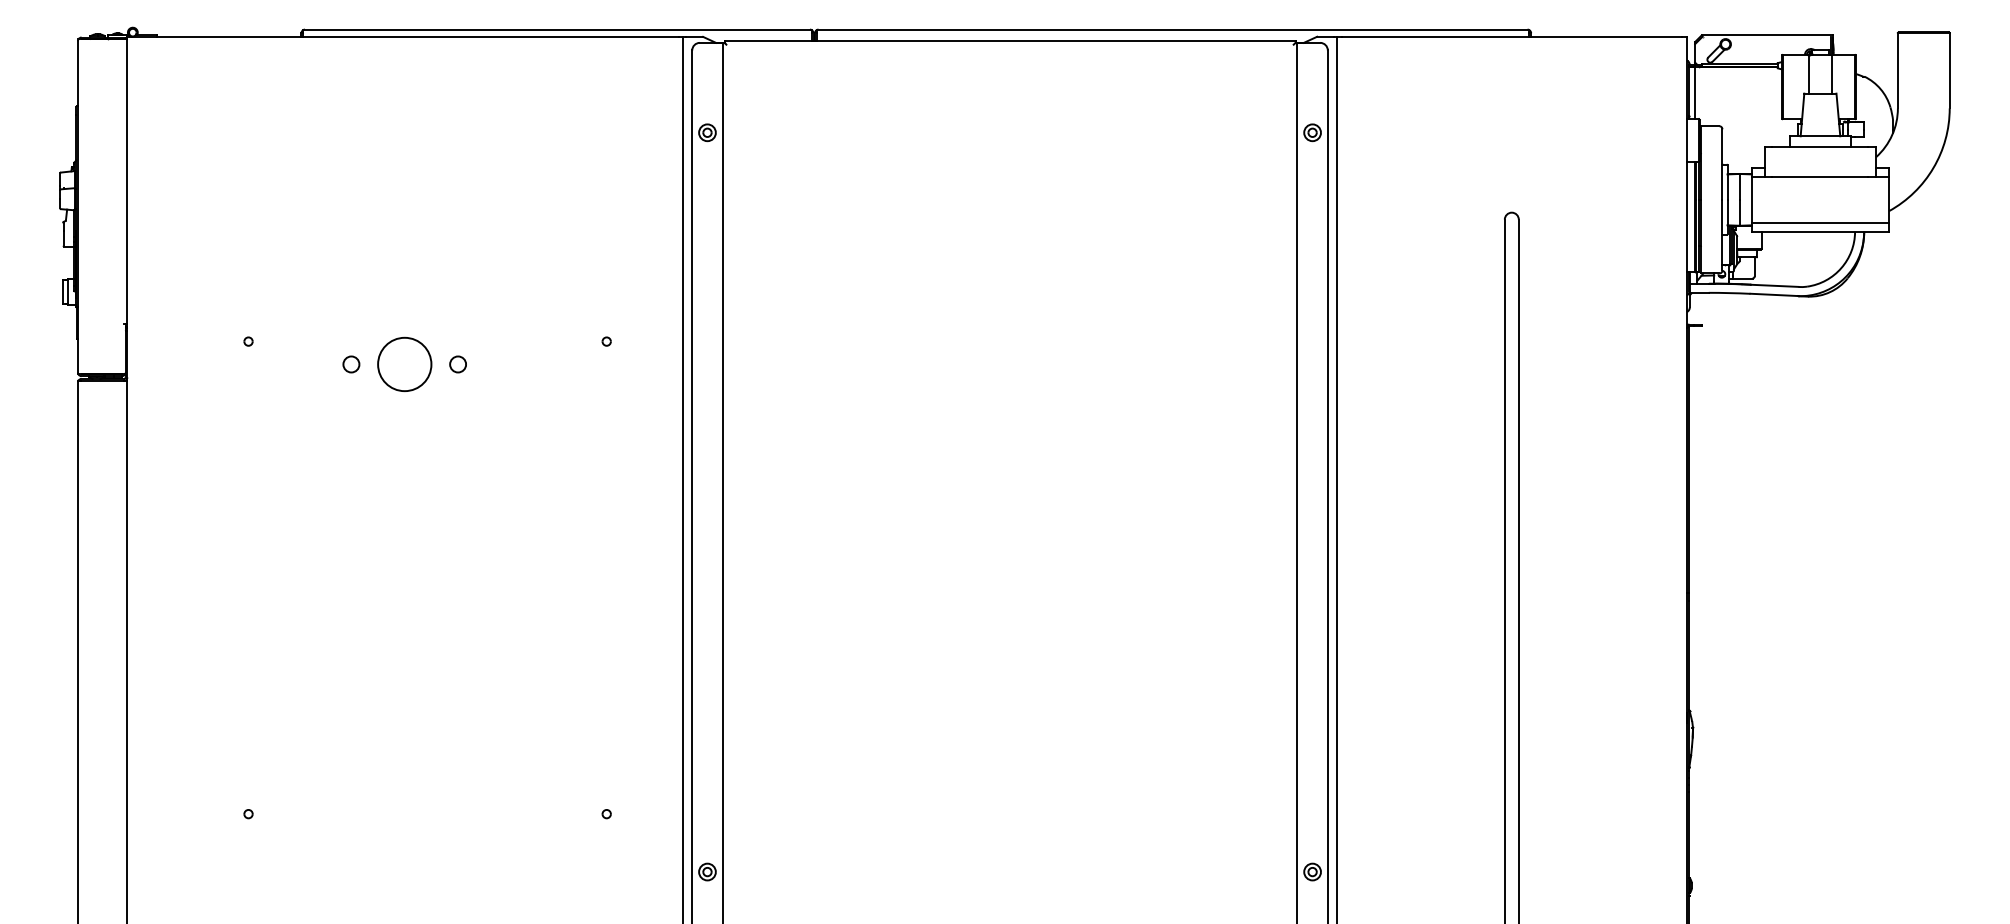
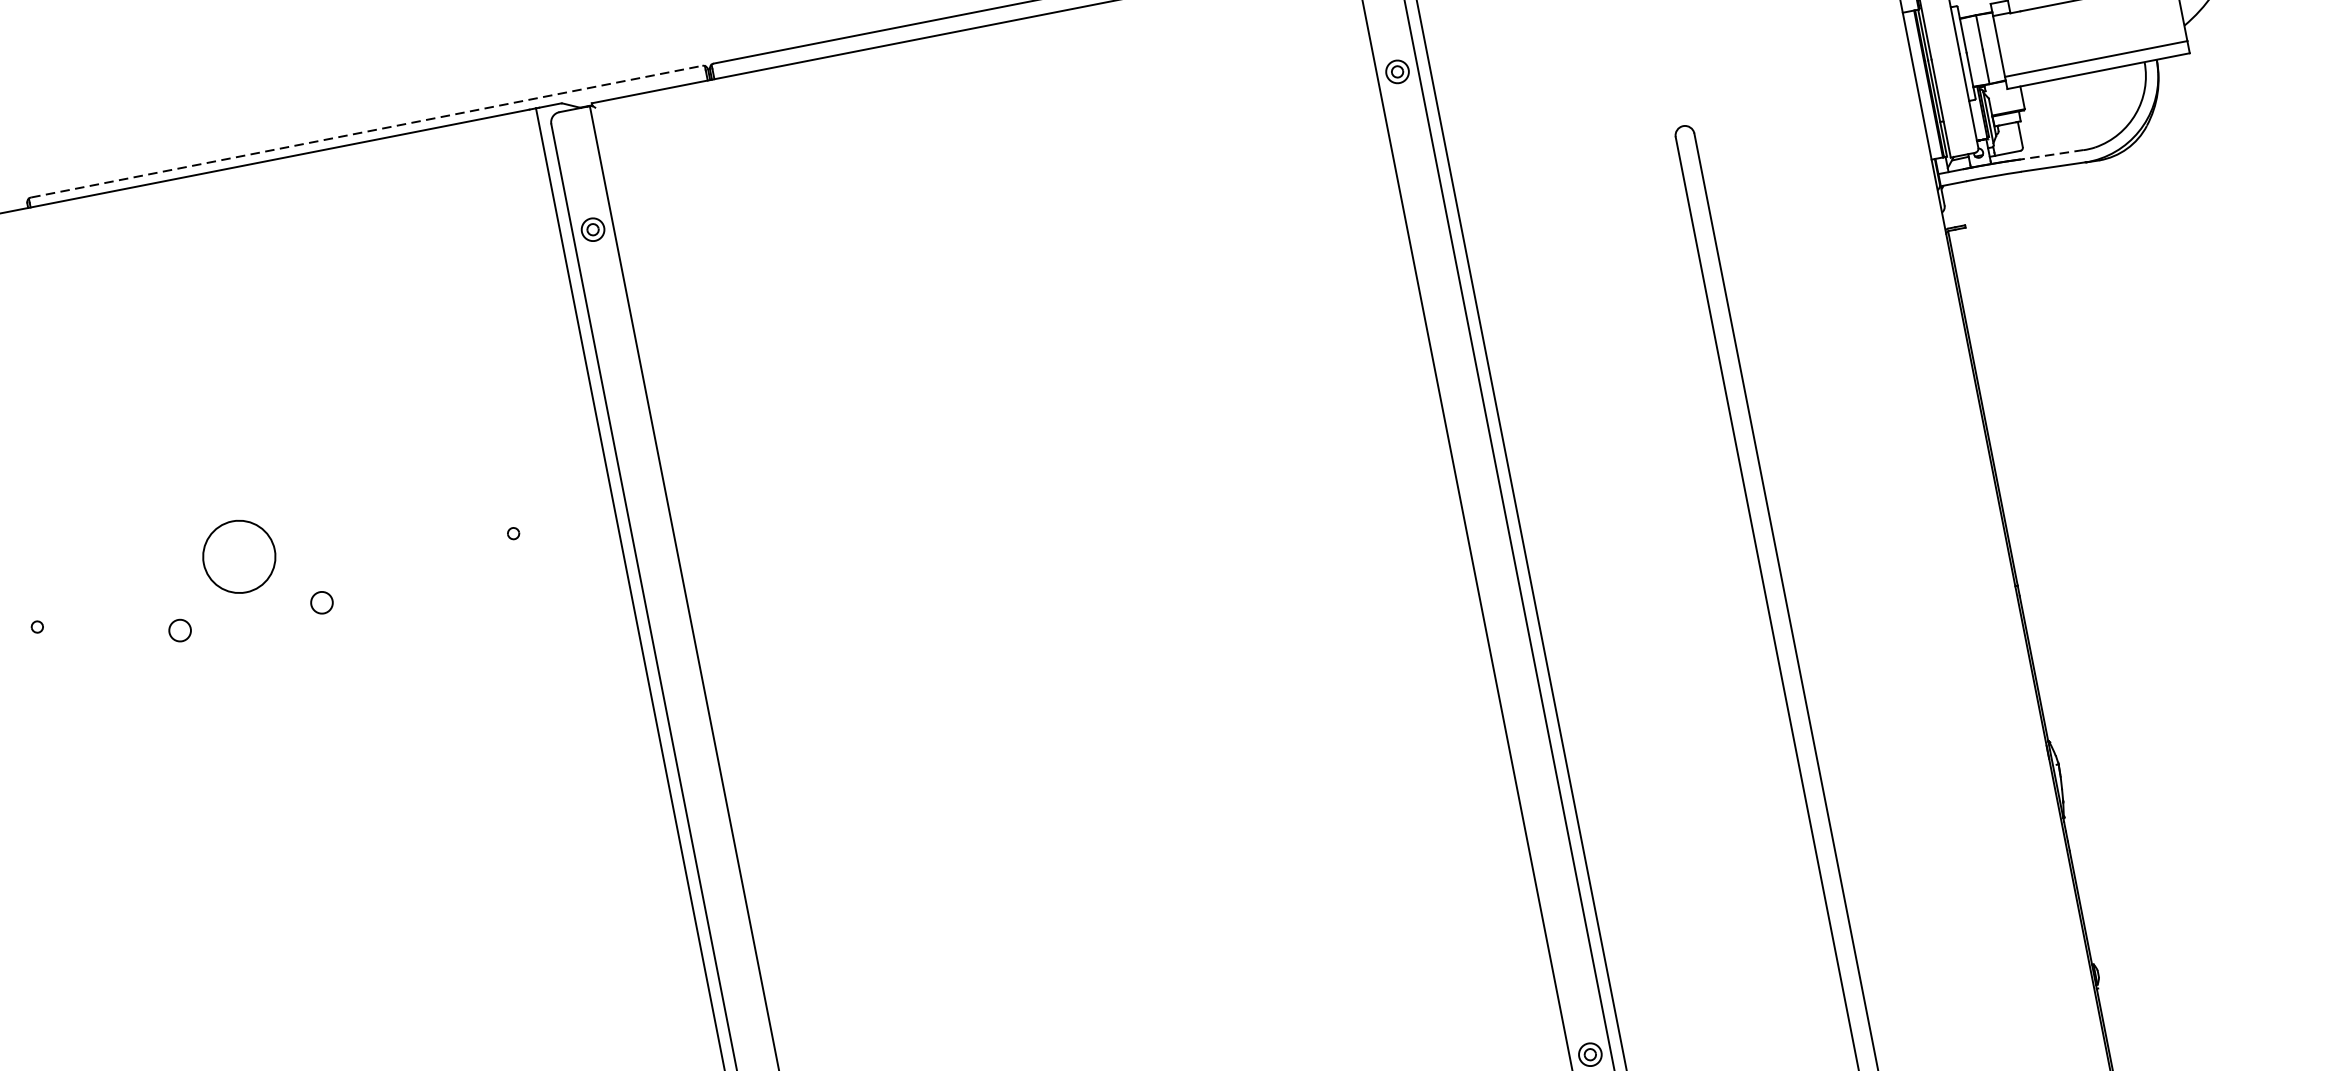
line: (558, 29) -> (368, 131), solid -> dashed
line: (1774, 285) -> (2051, 154), solid -> dashed
circle: (404, 363) -> (238, 555), moved

